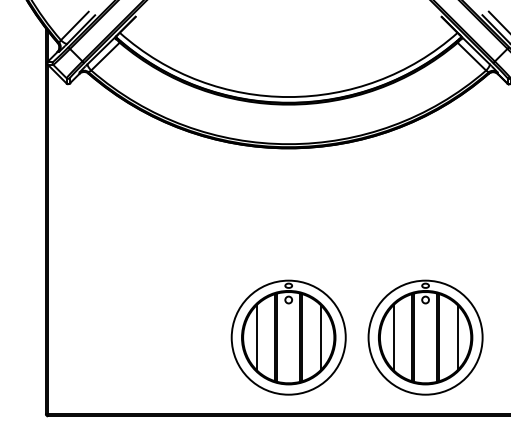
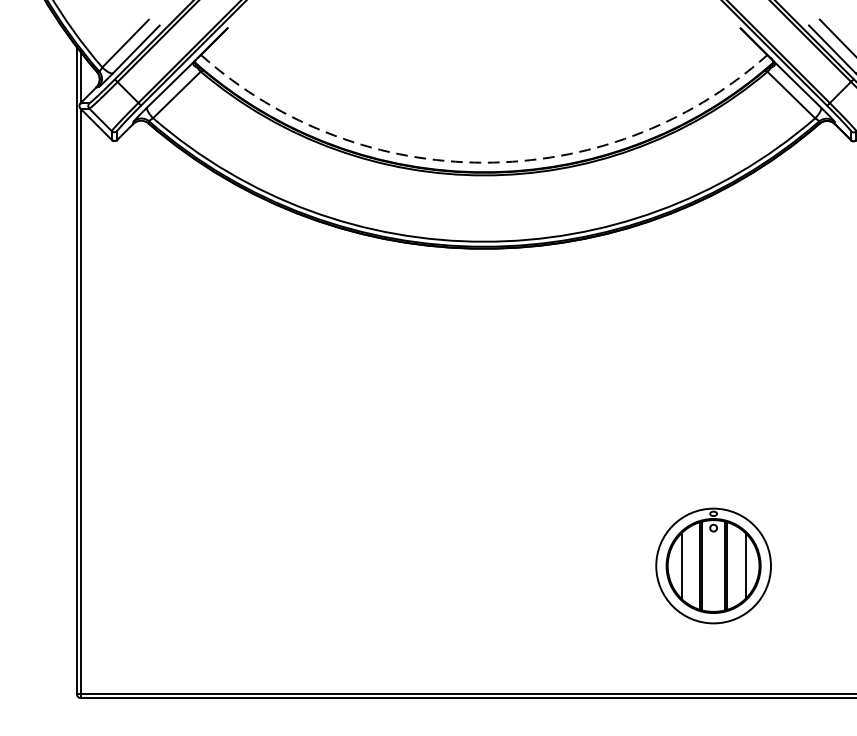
arc: (288, 97) -> (483, 163), solid -> dashed
part: (288, 337) -> (483, 565), removed
part: (425, 337) -> (713, 565), size x0.6

